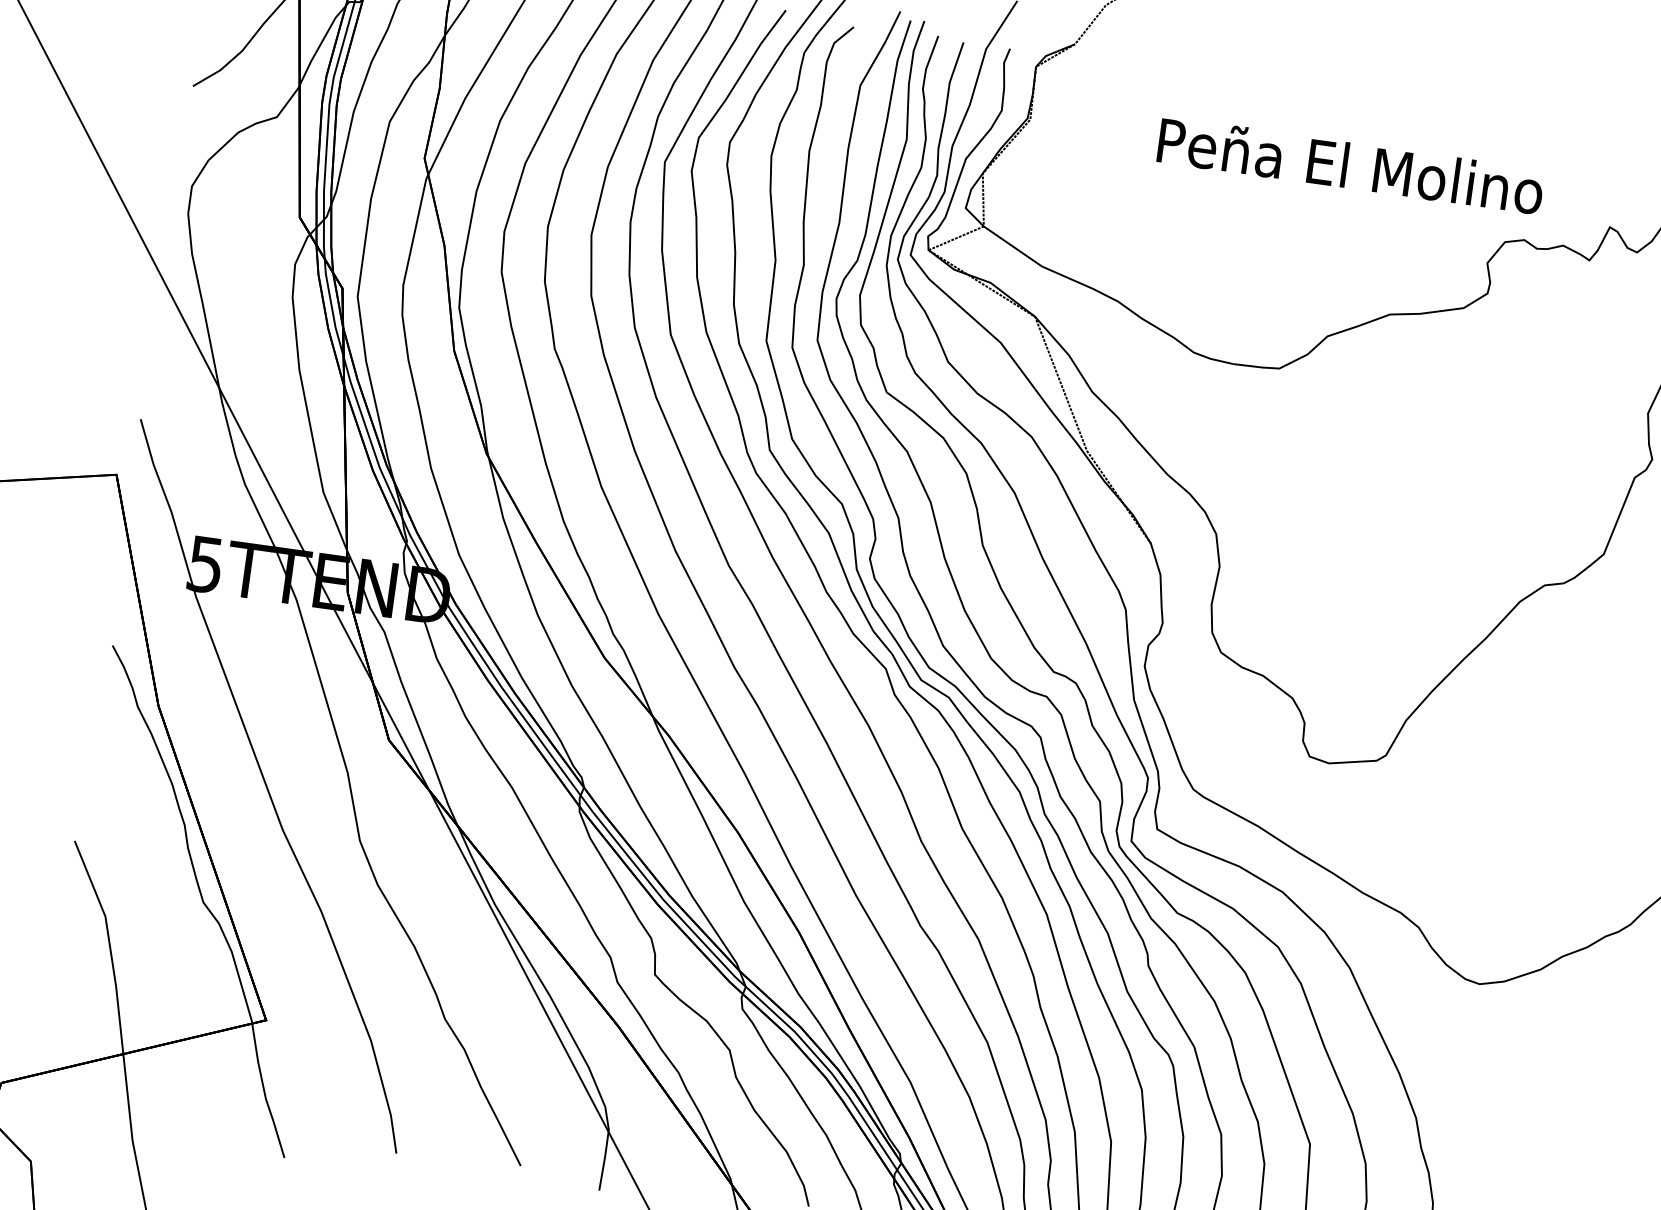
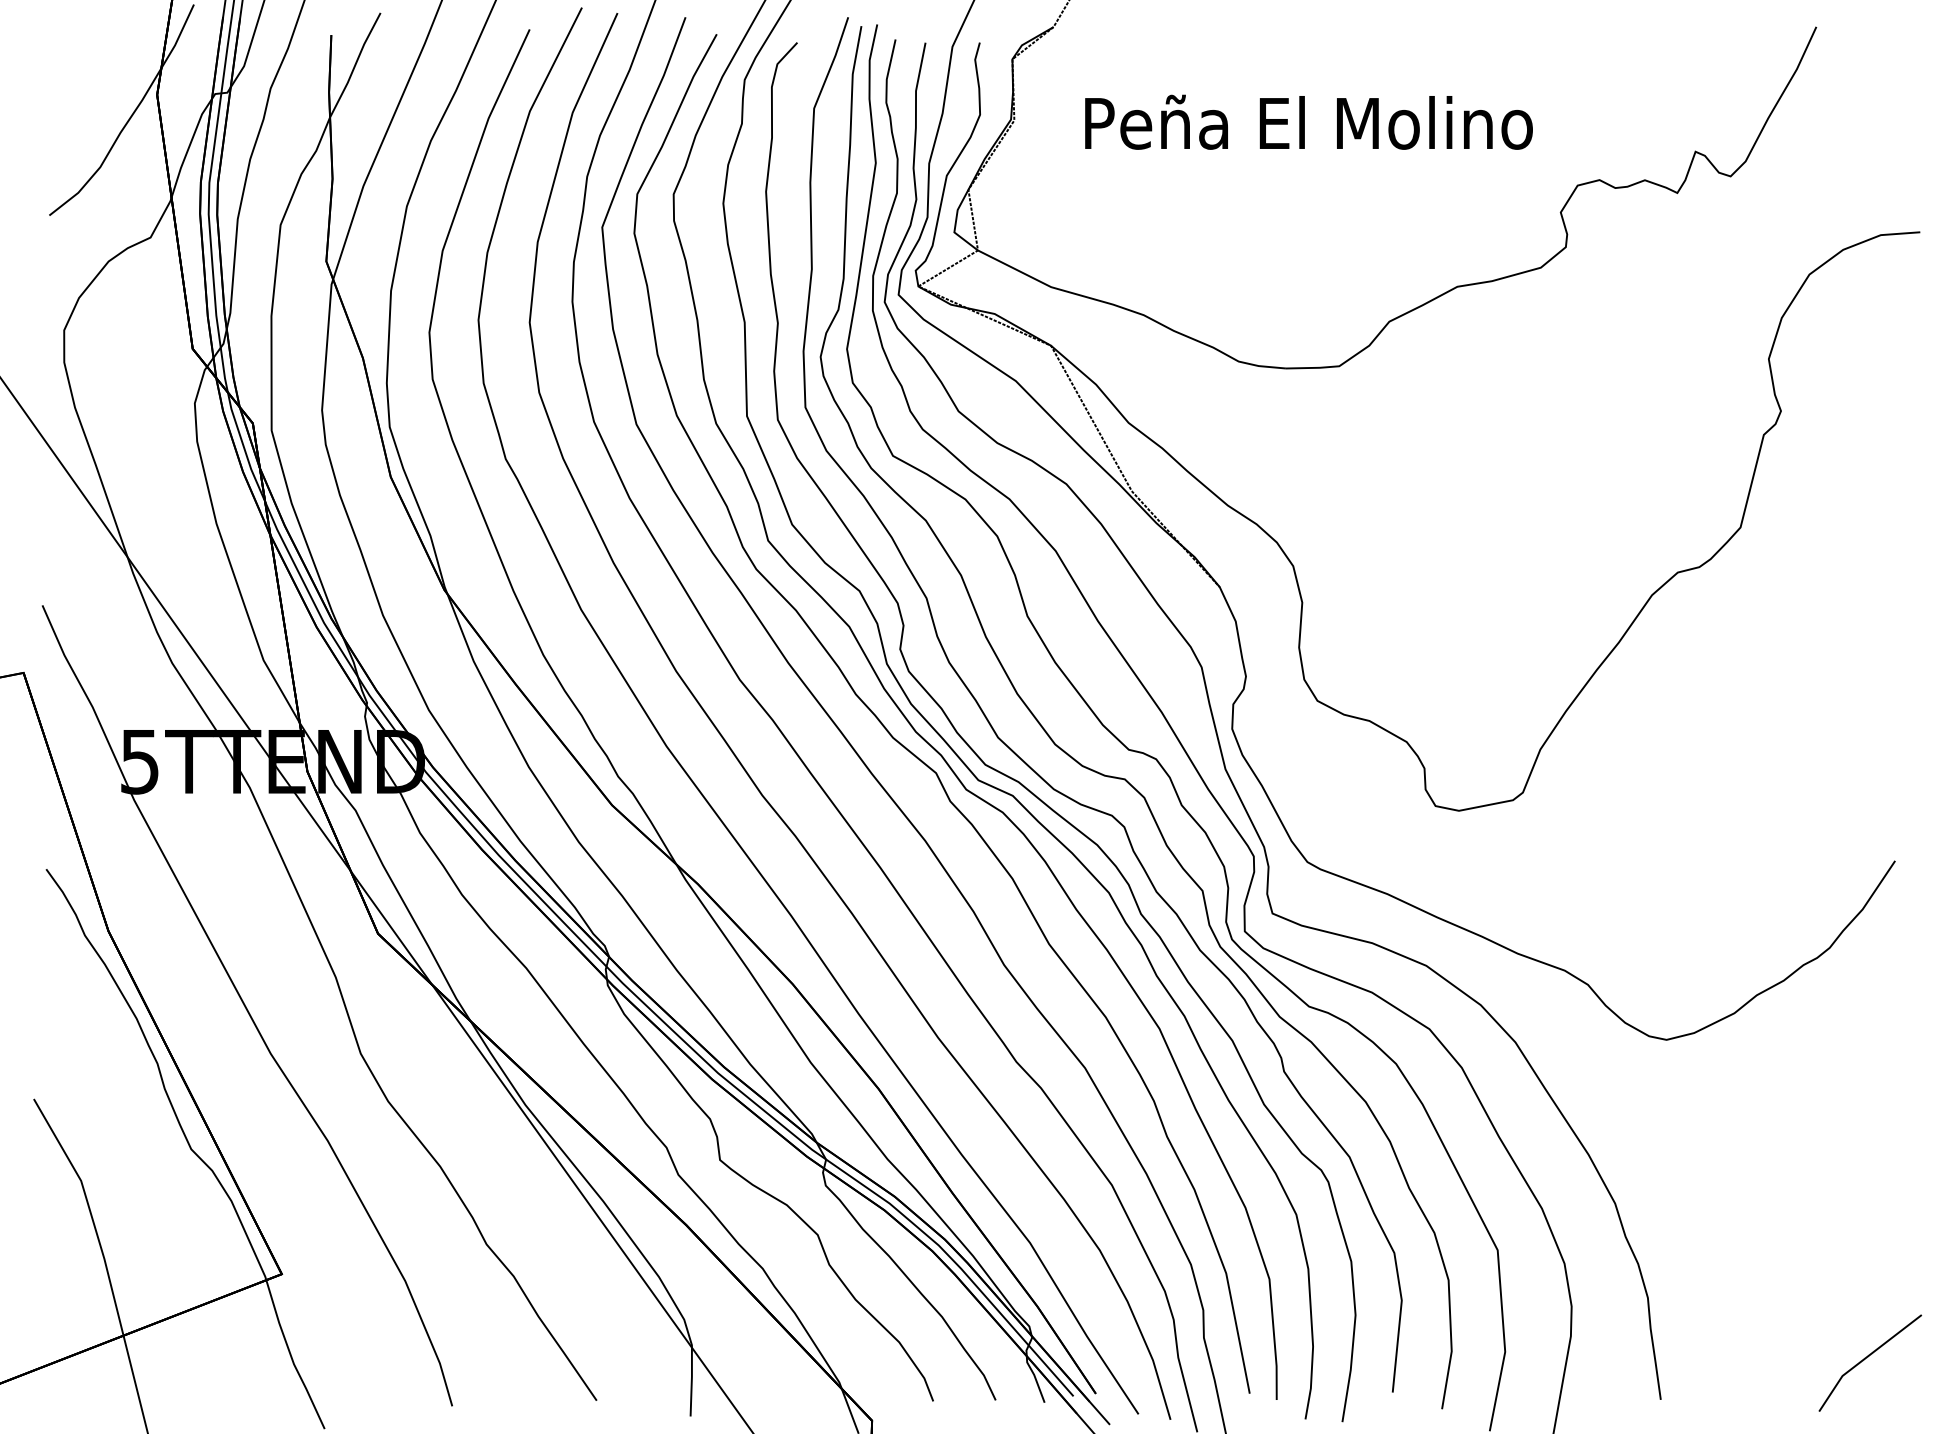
text: (1350, 164) -> (1308, 121), moved

